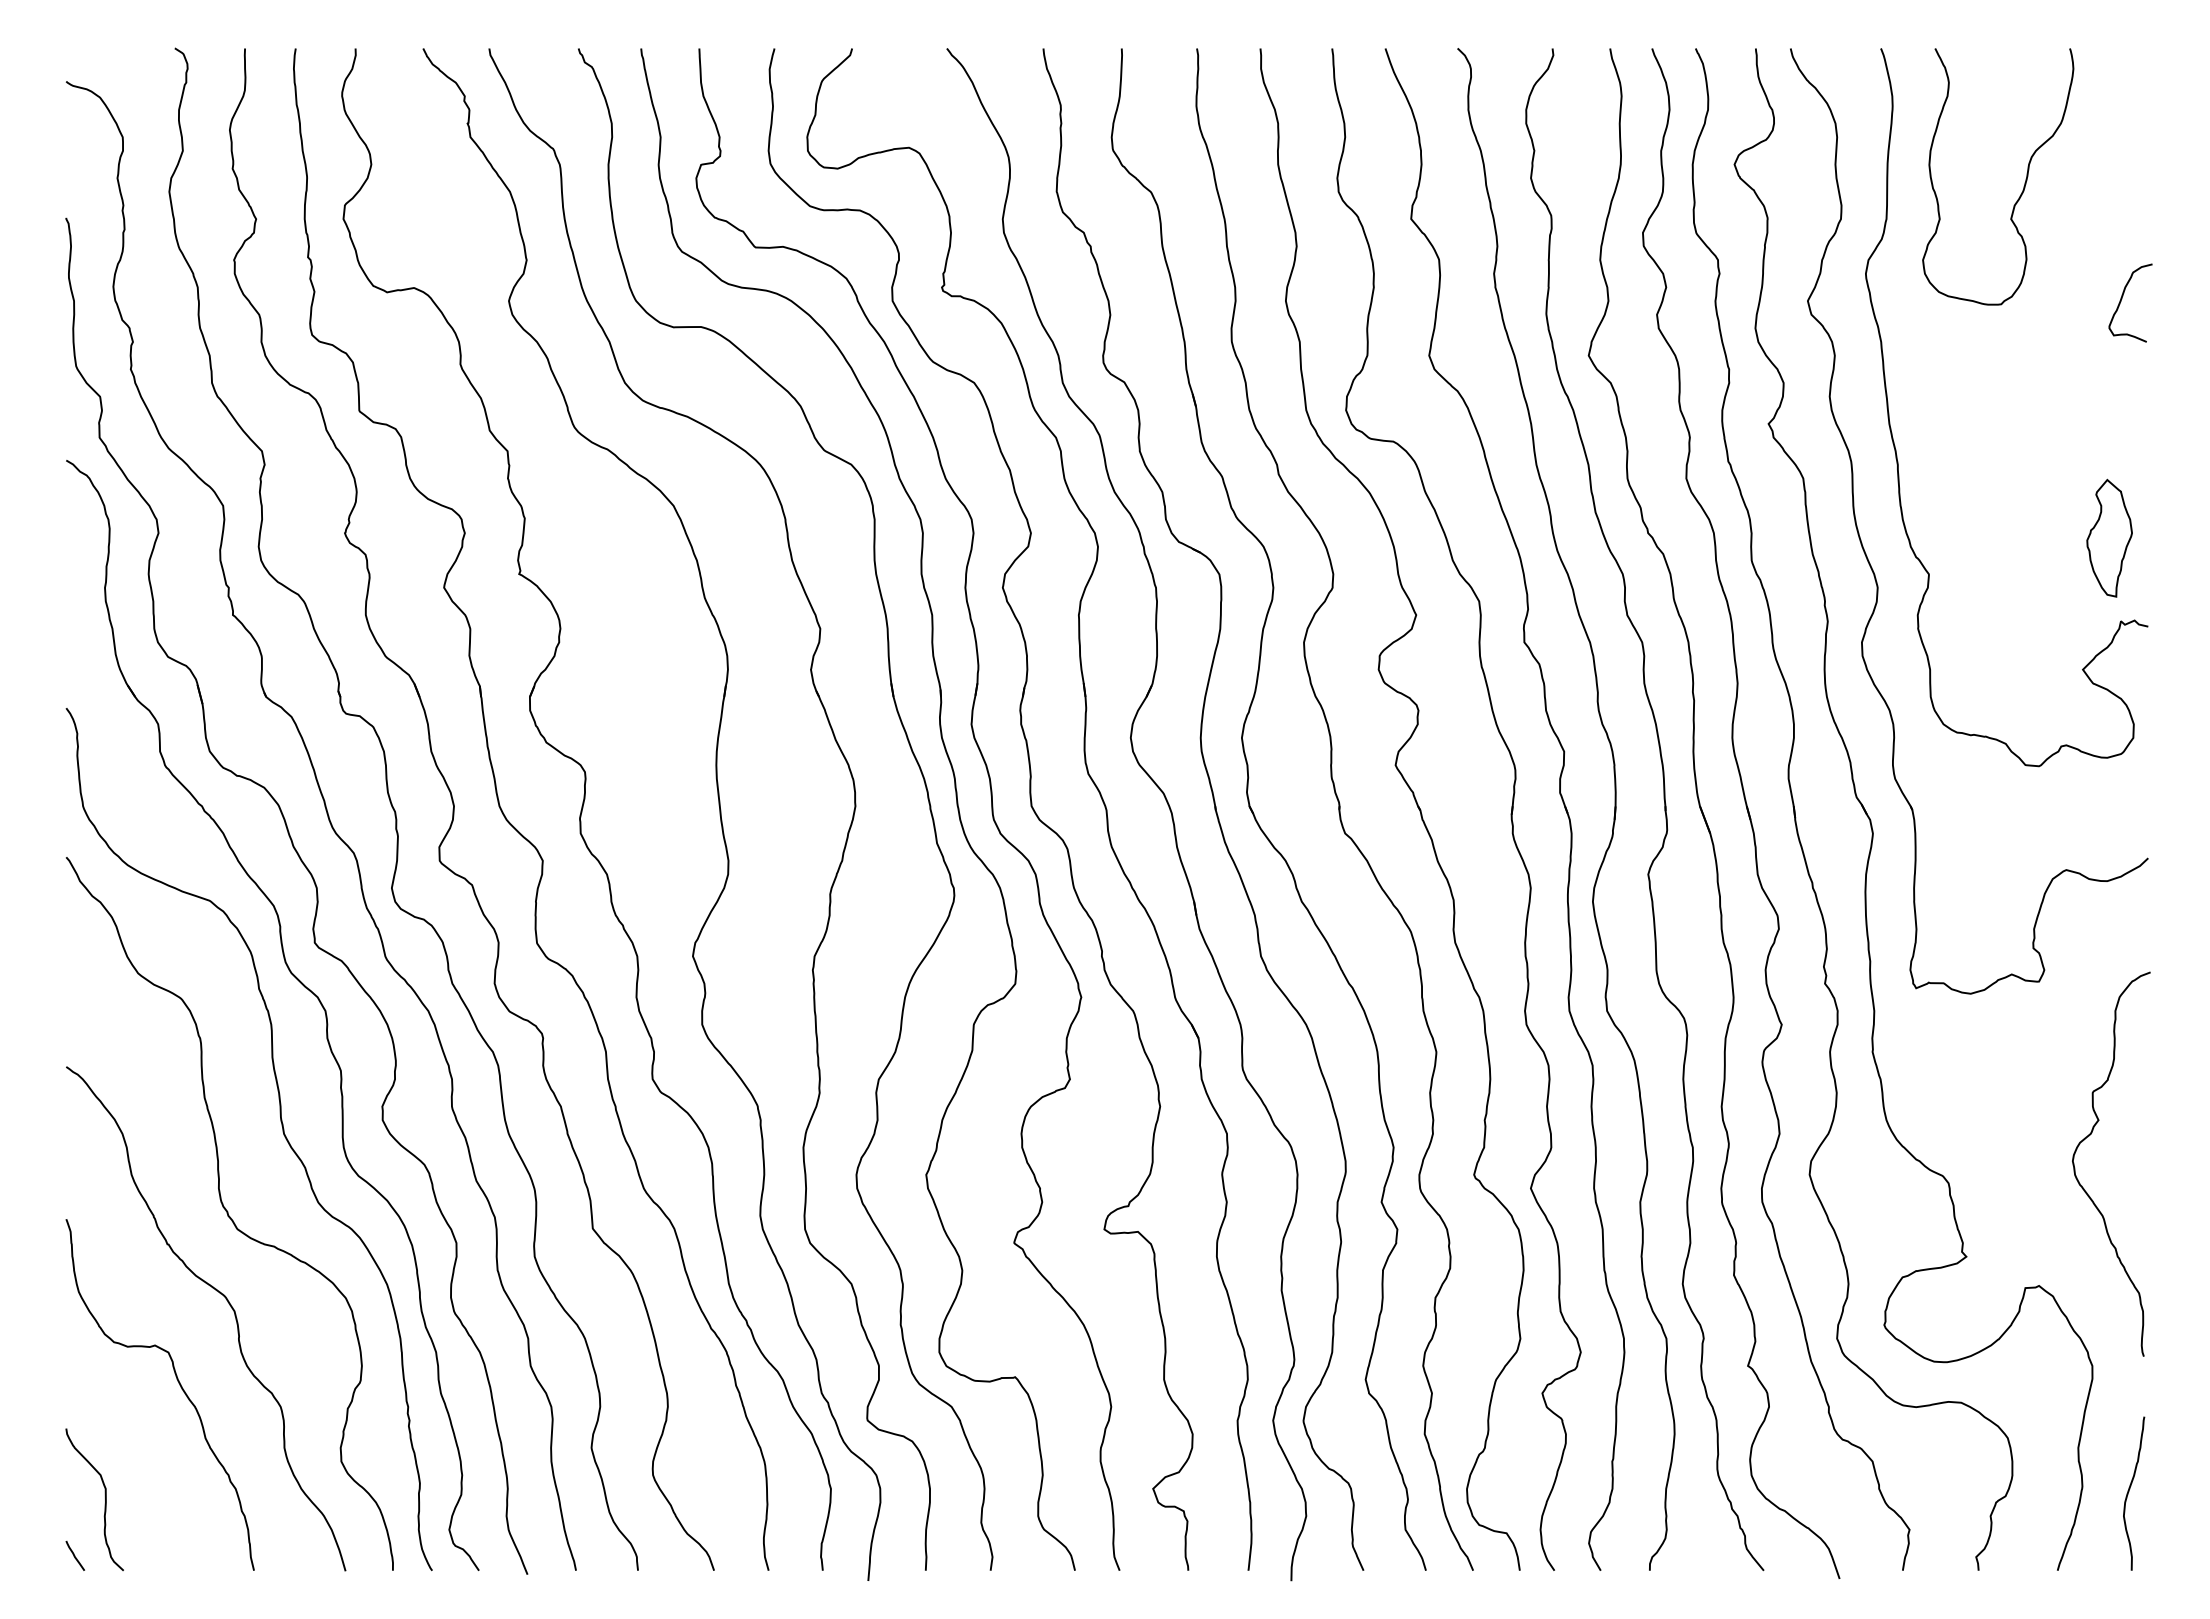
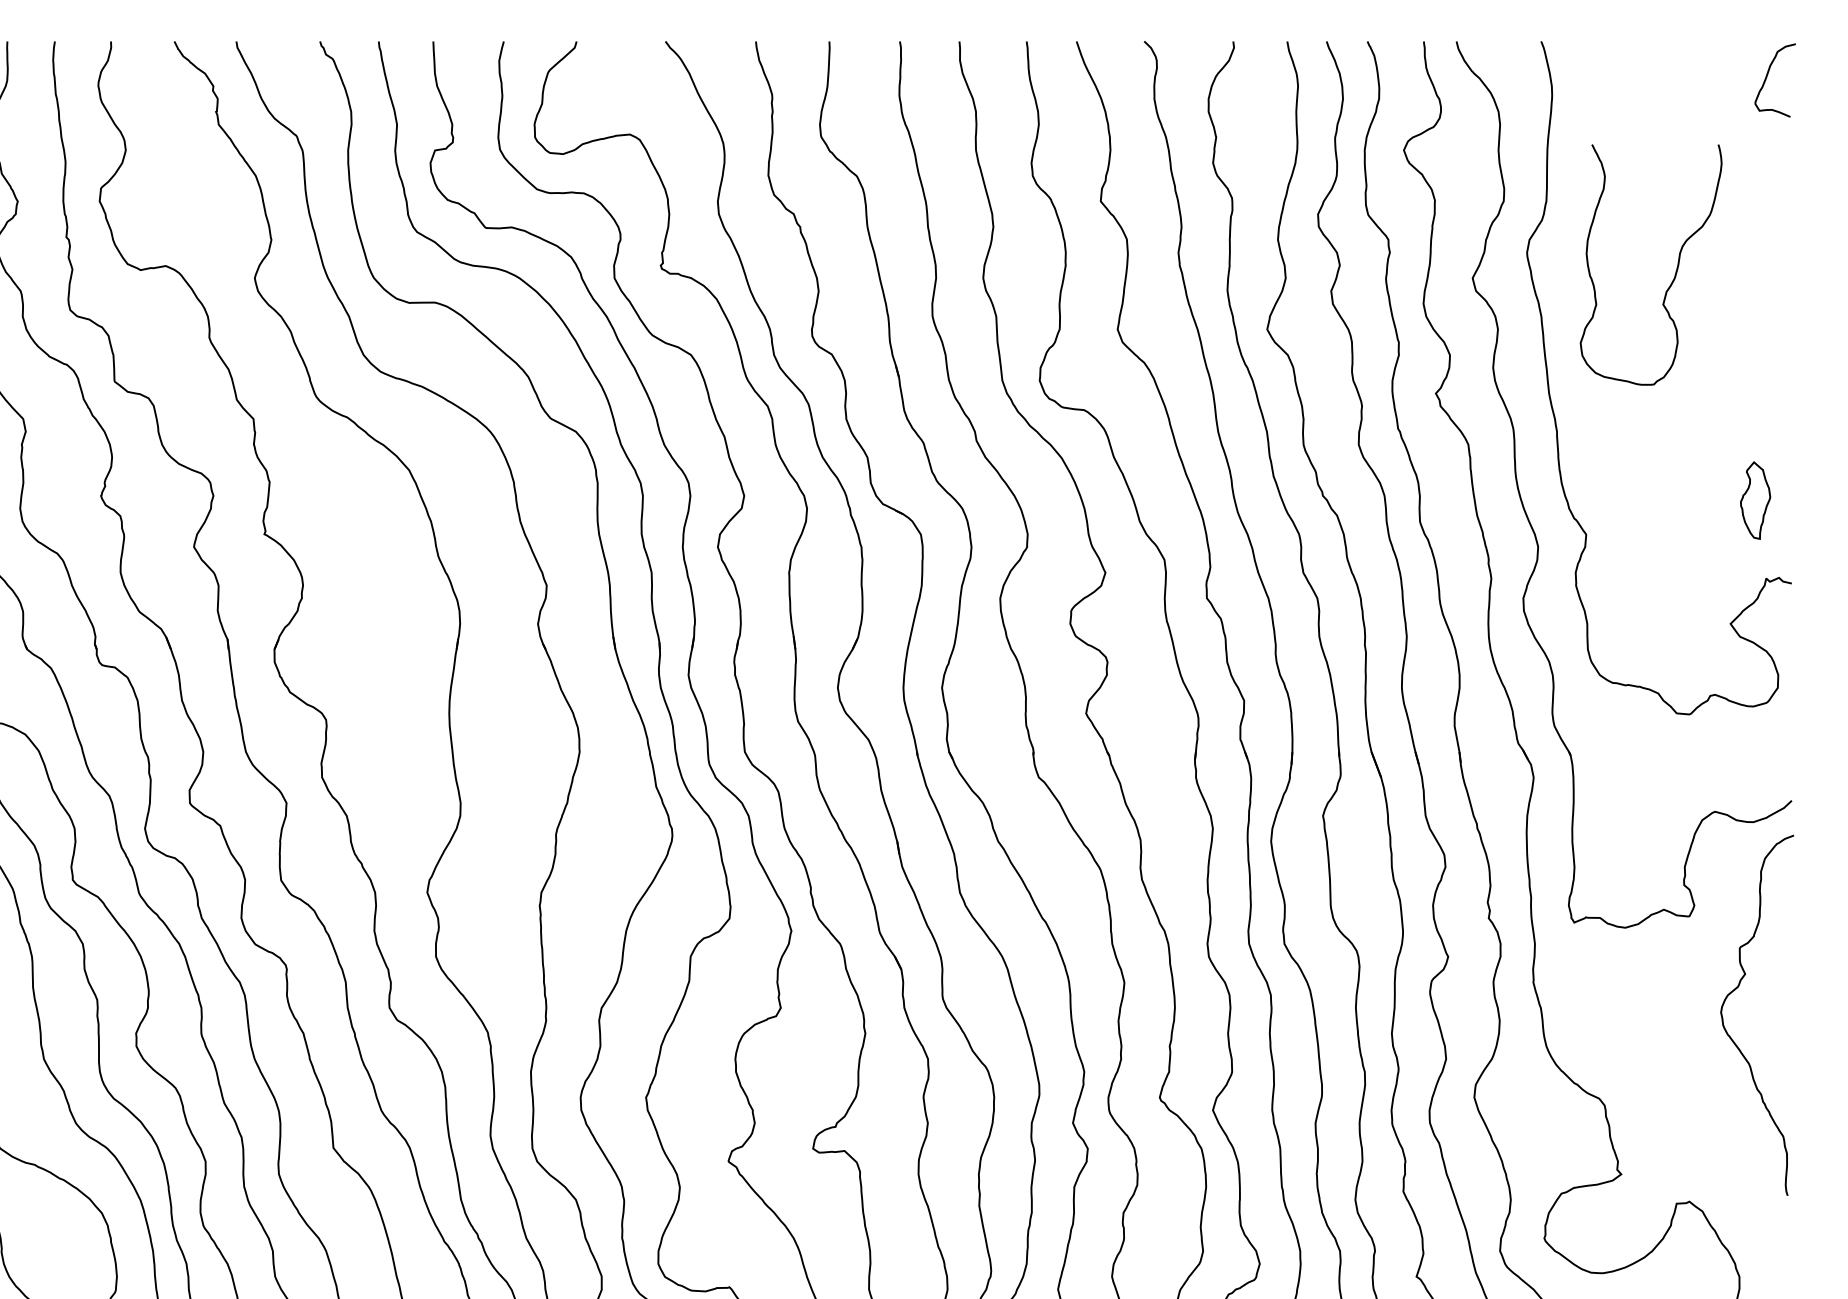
curve: (2024, 182) -> (1675, 270), moved
curve: (2122, 299) -> (1767, 77), moved
part: (2109, 537) -> (1755, 499), size x0.7
curve: (2089, 1136) -> (1736, 989), moved

